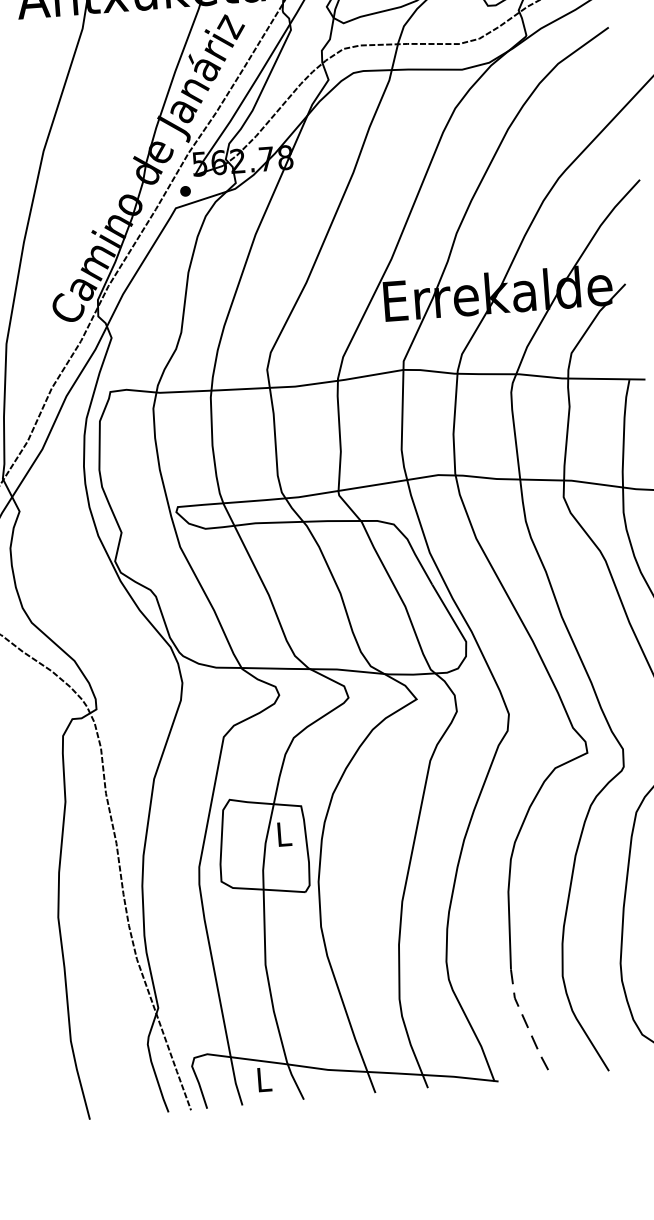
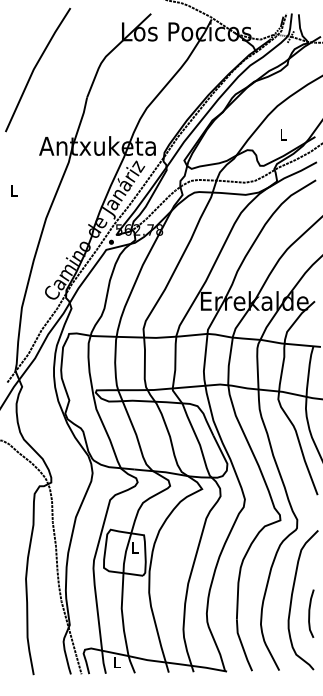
line: (527, 1025) -> (242, 646), dashed -> solid

